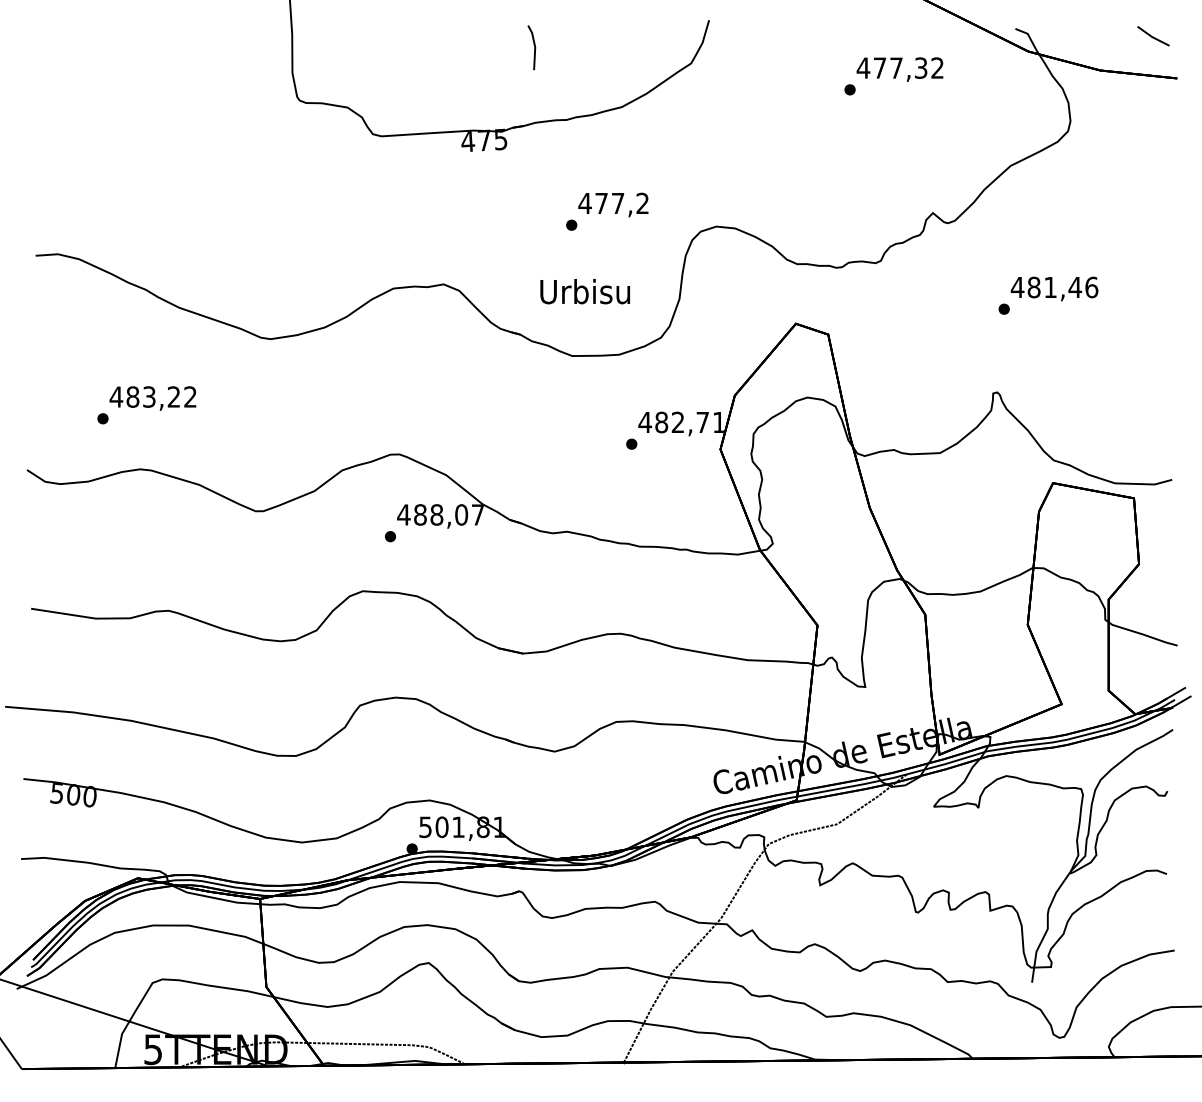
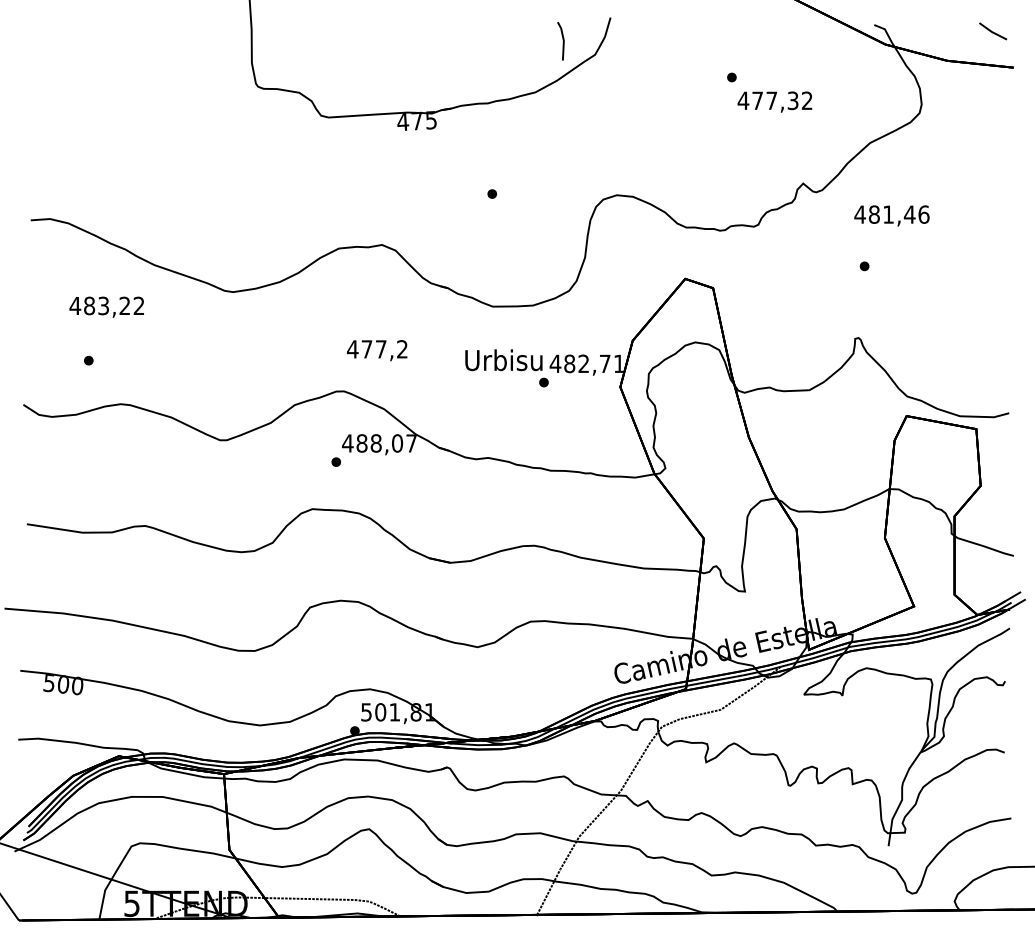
line: (533, 46) -> (562, 40), moved
text: (899, 68) -> (774, 101), moved
text: (613, 204) -> (377, 350), moved
text: (1054, 288) -> (891, 215), moved
text: (584, 291) -> (503, 360), moved
text: (152, 397) -> (106, 306), moved

